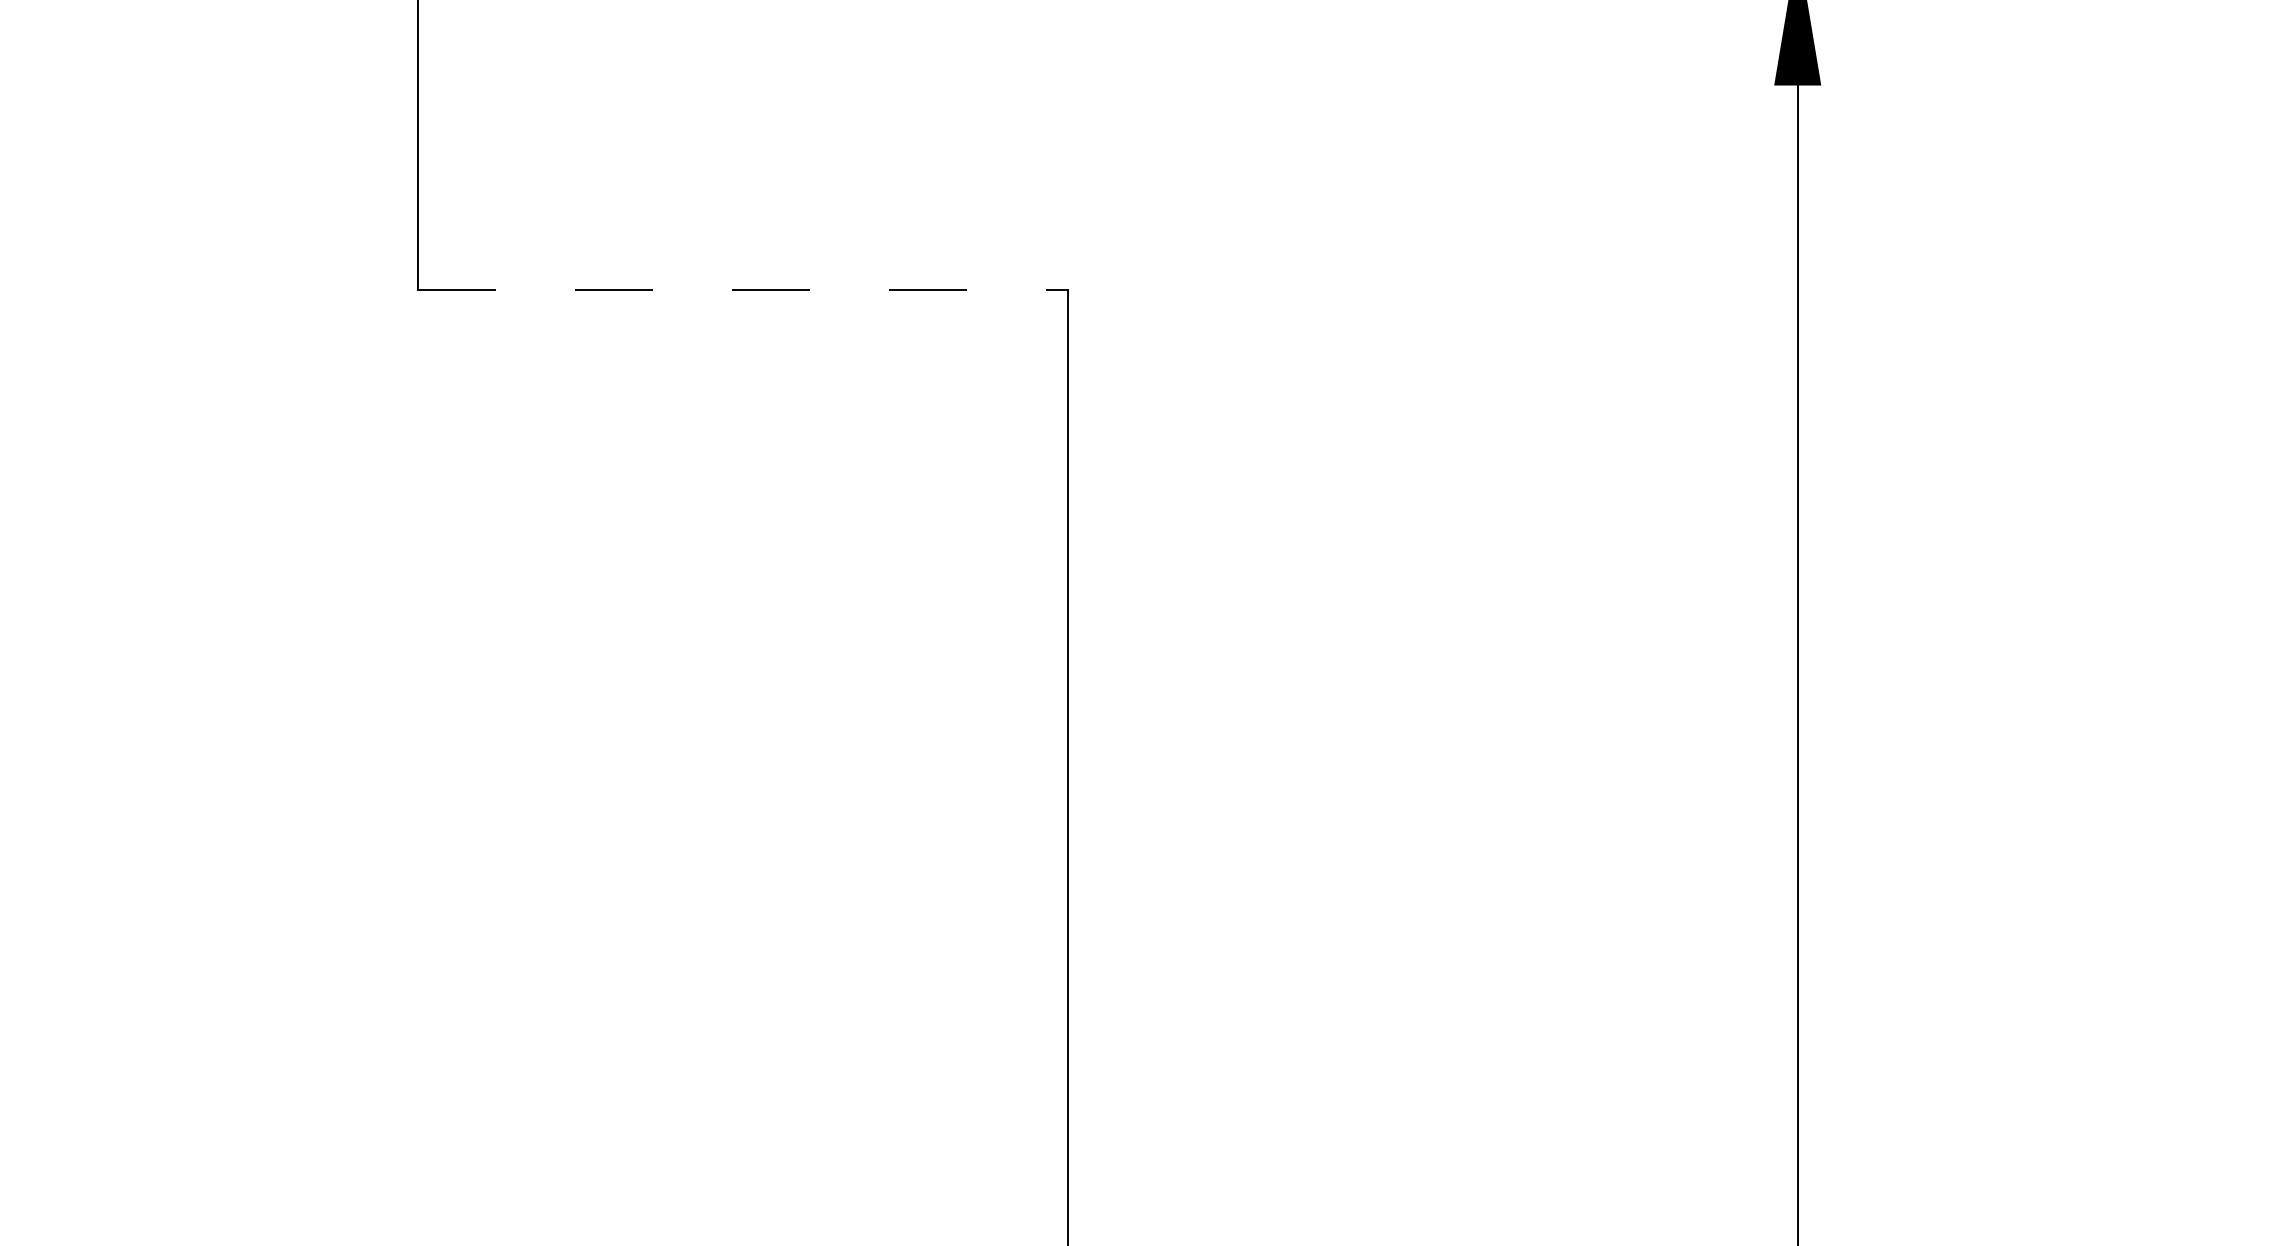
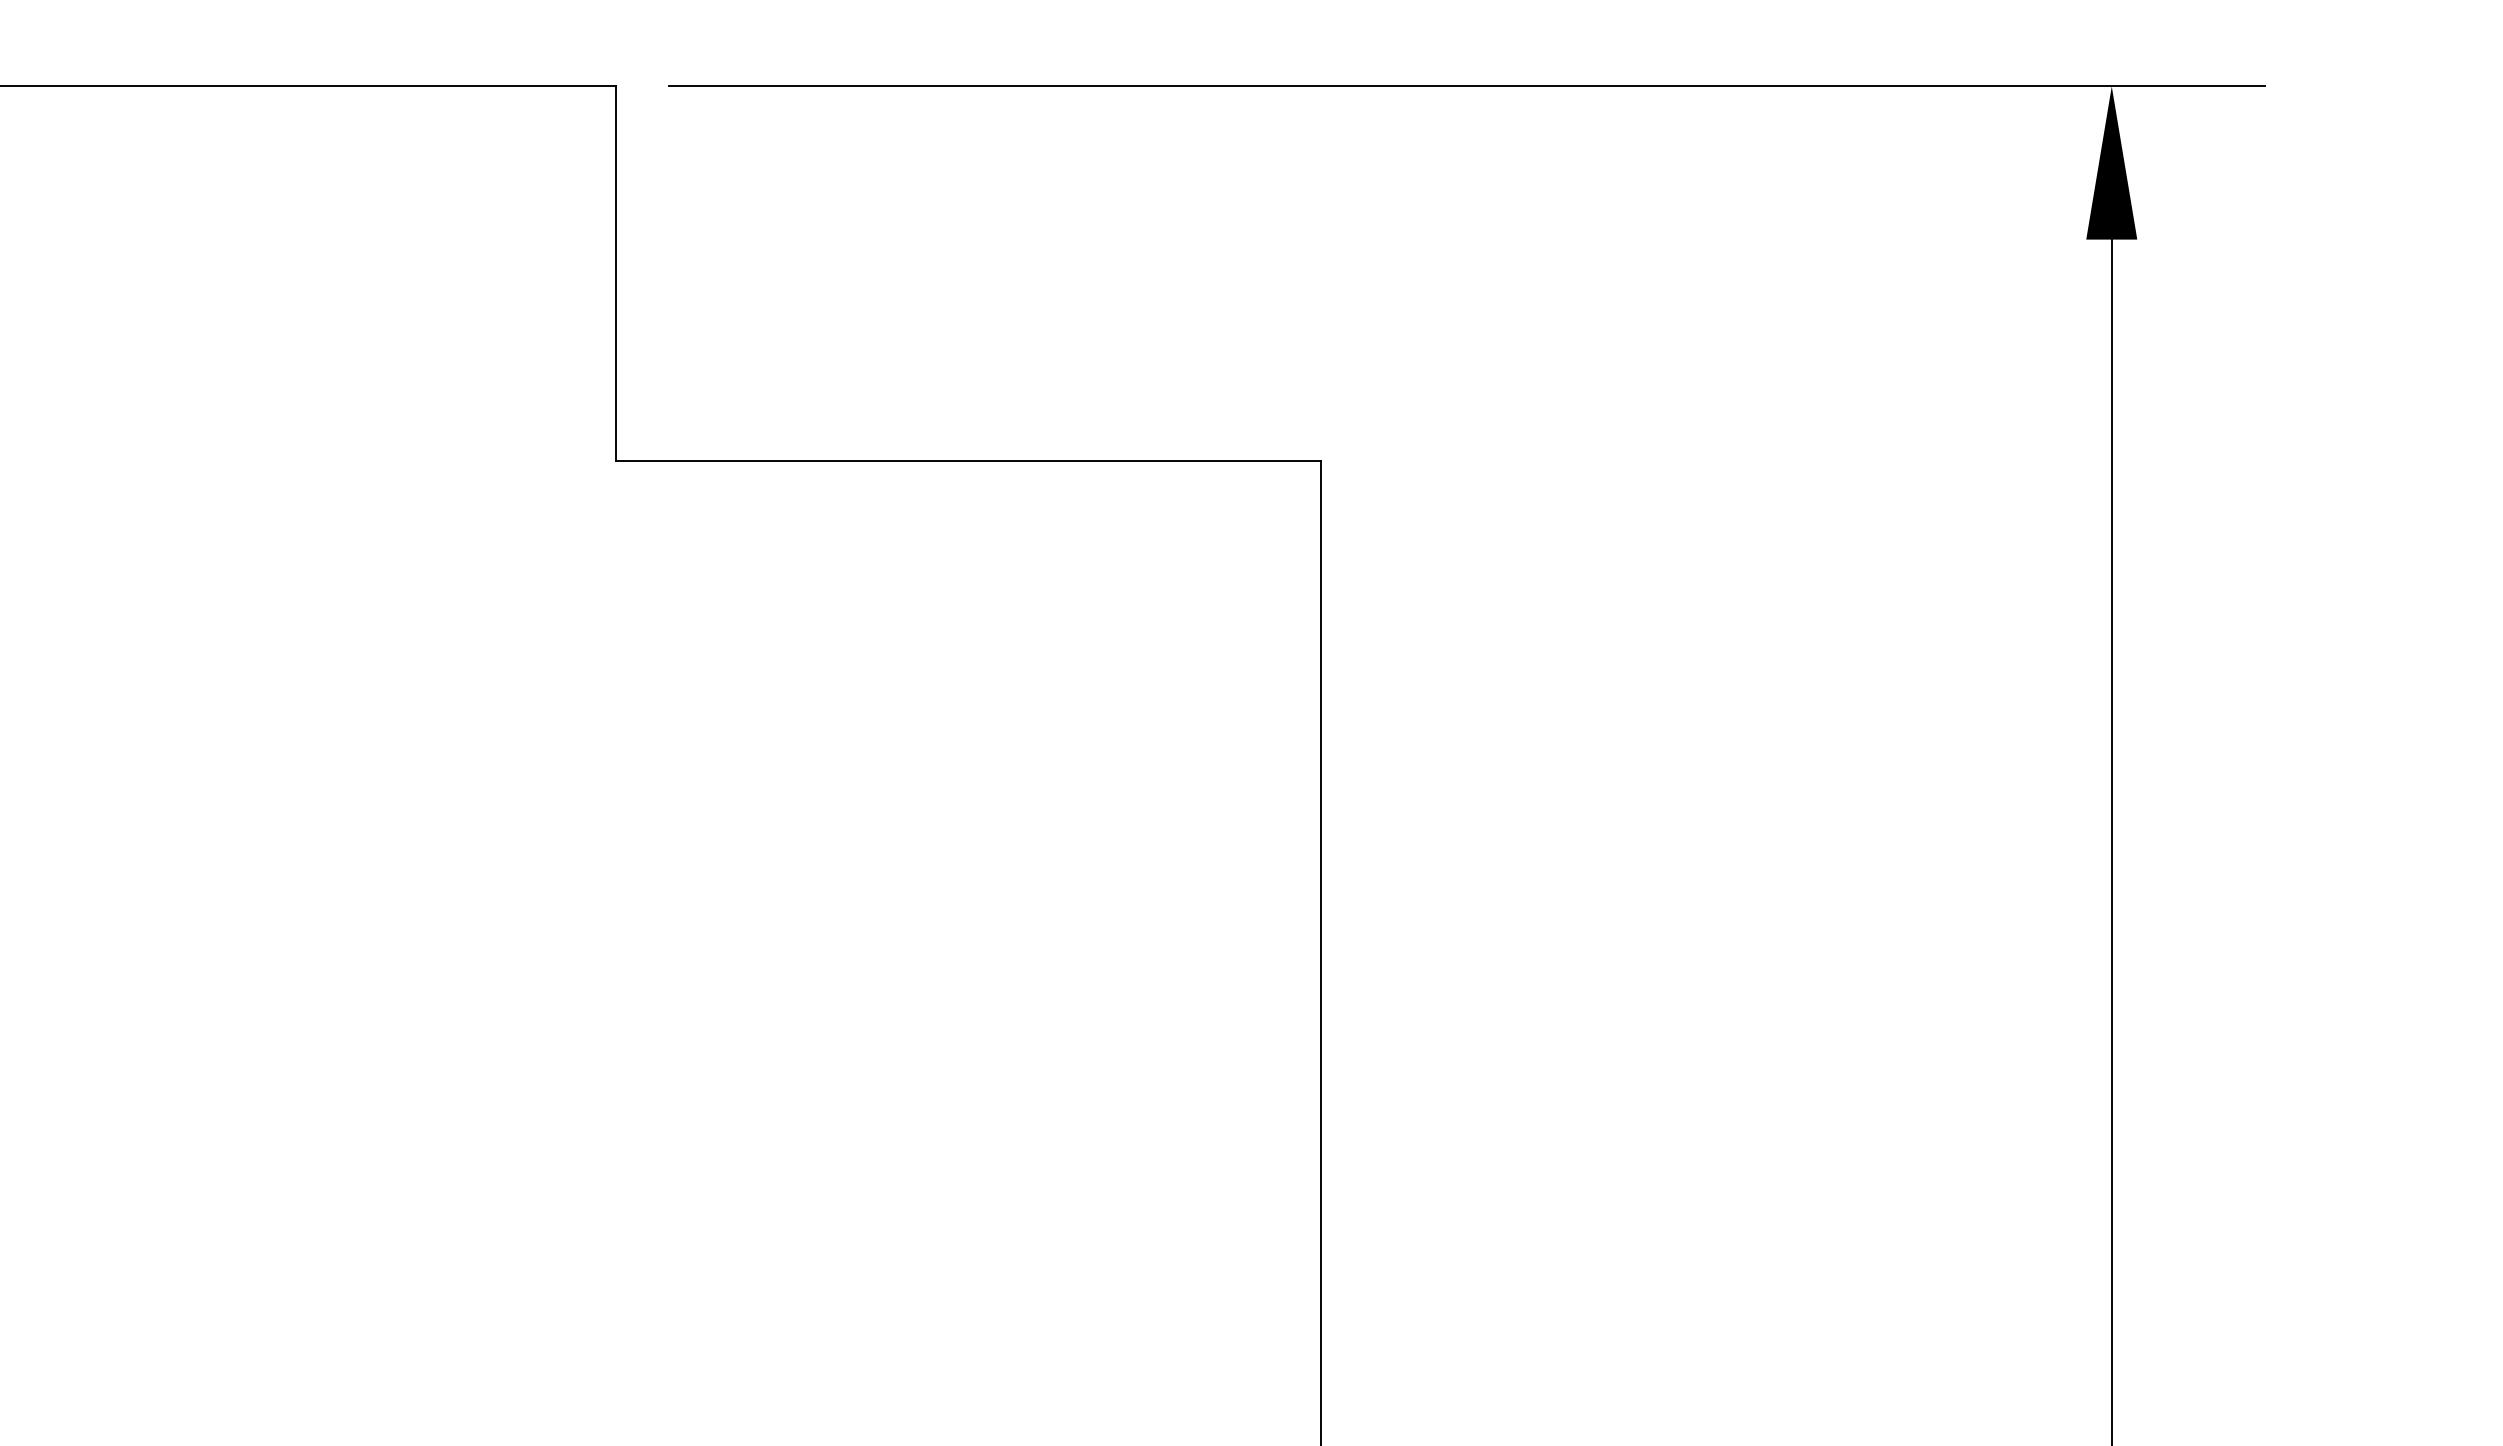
line: (742, 289) -> (968, 460), dashed -> solid

